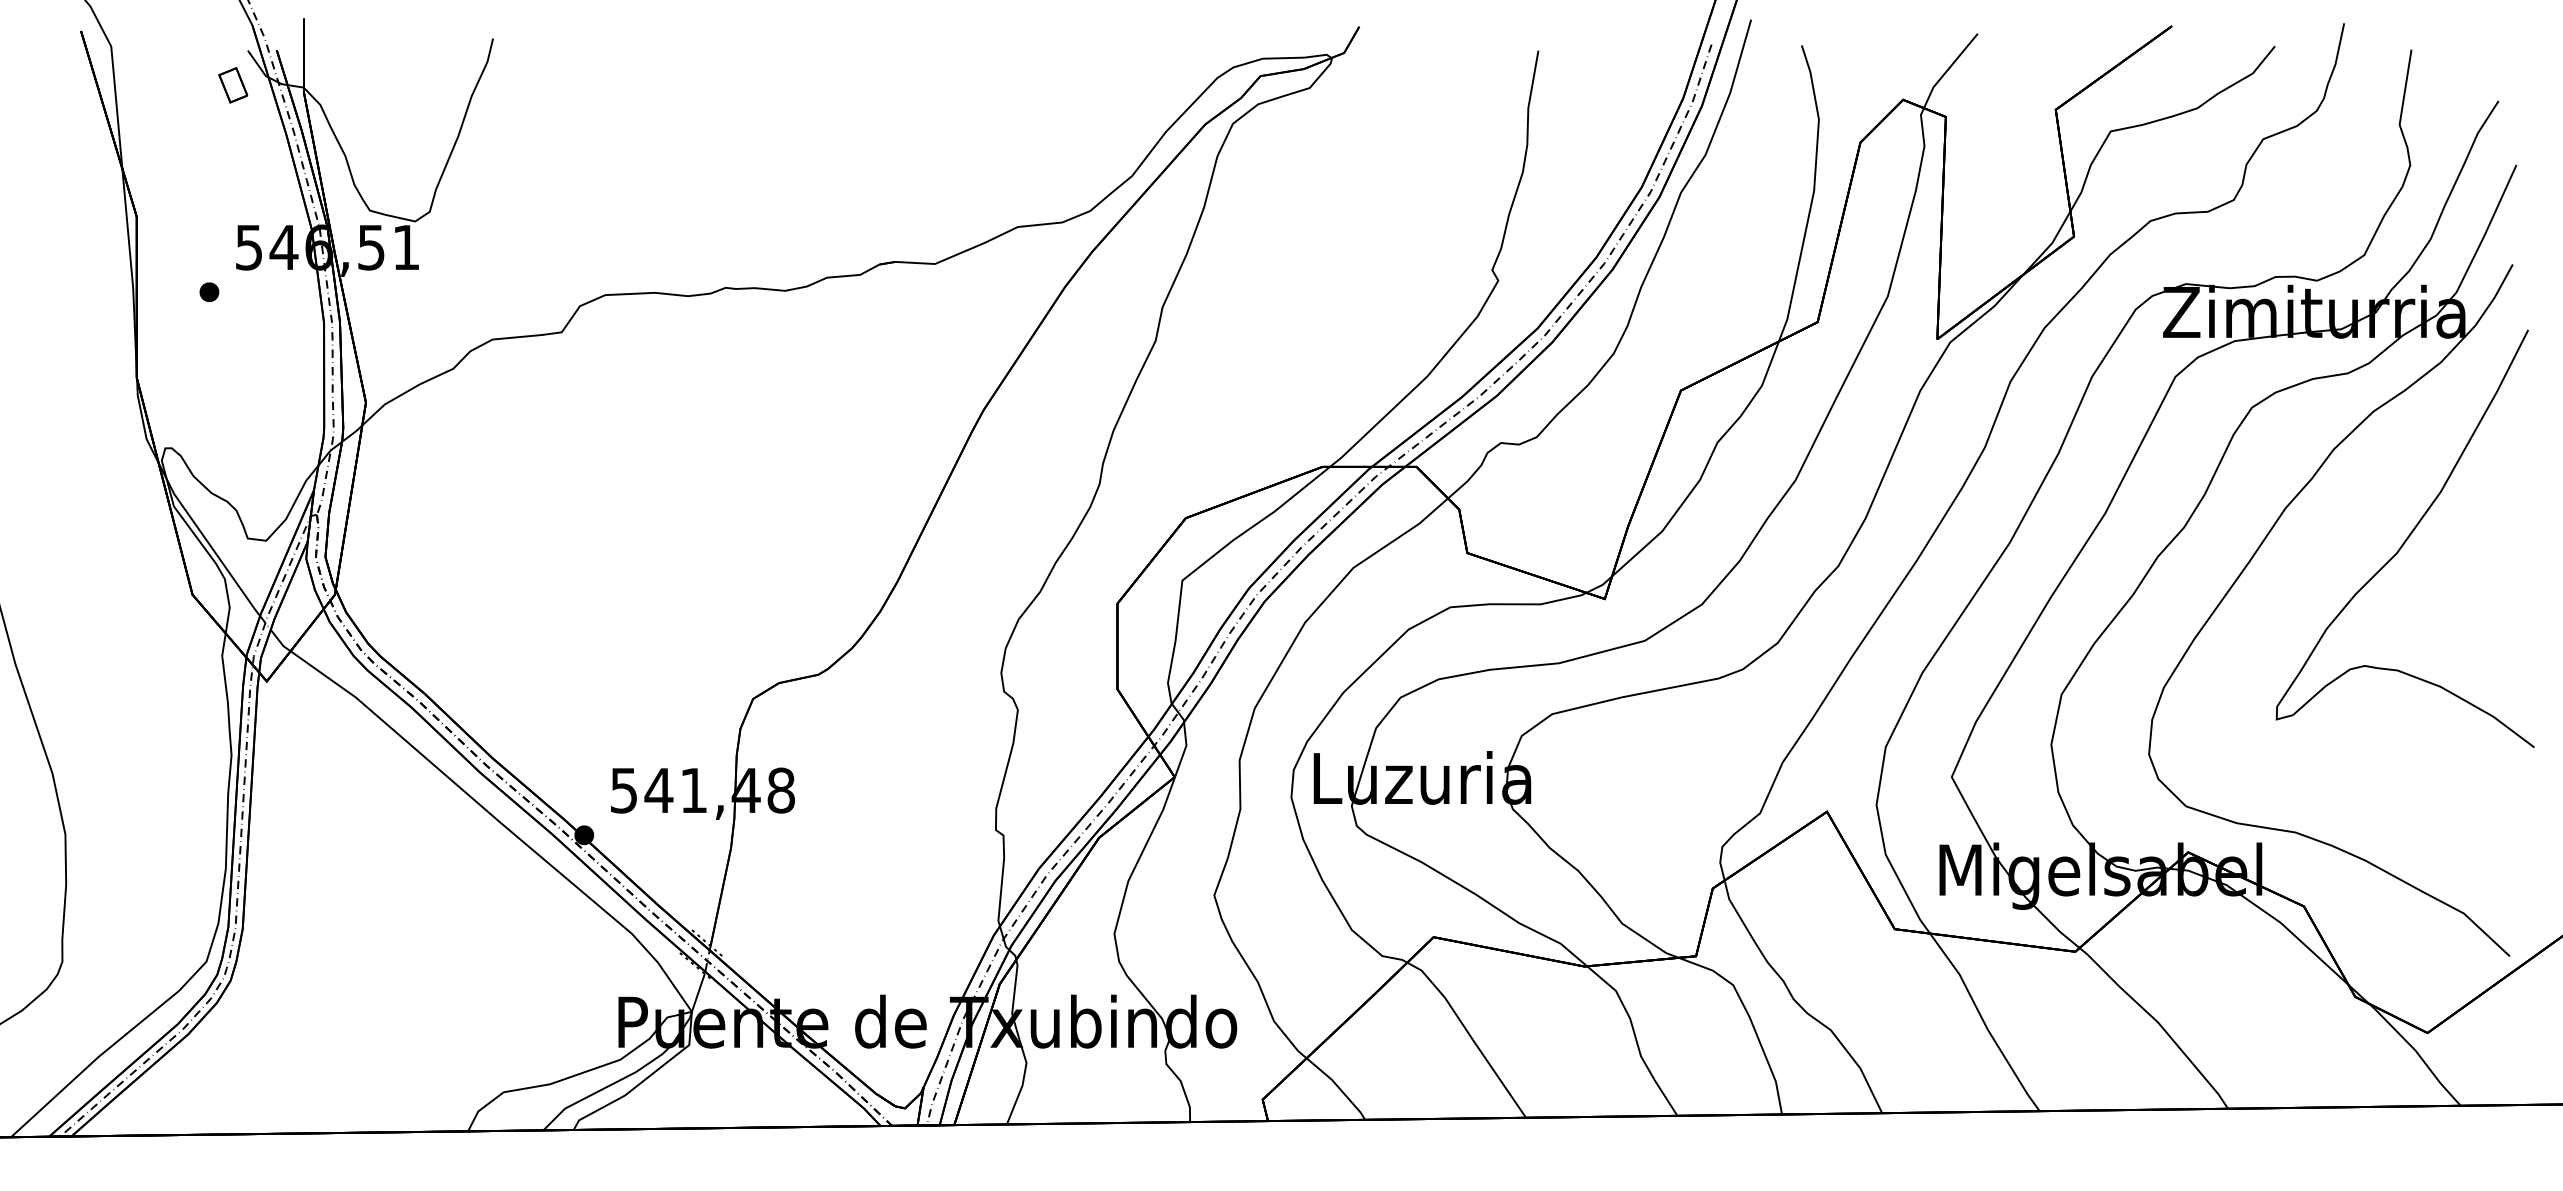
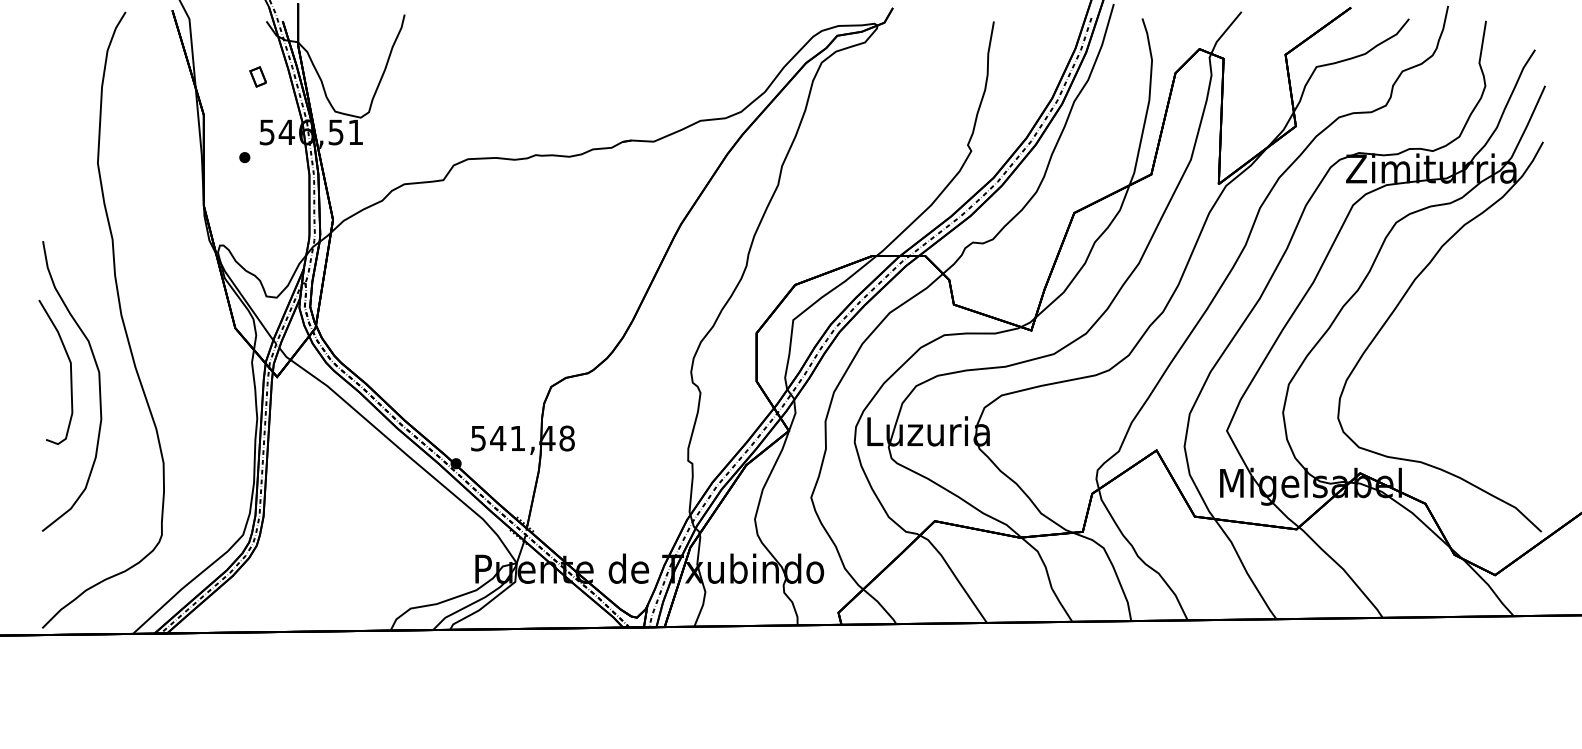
part: (231, 84) -> (257, 76), moved
curve: (2405, 538) -> (1482, 296), removed

